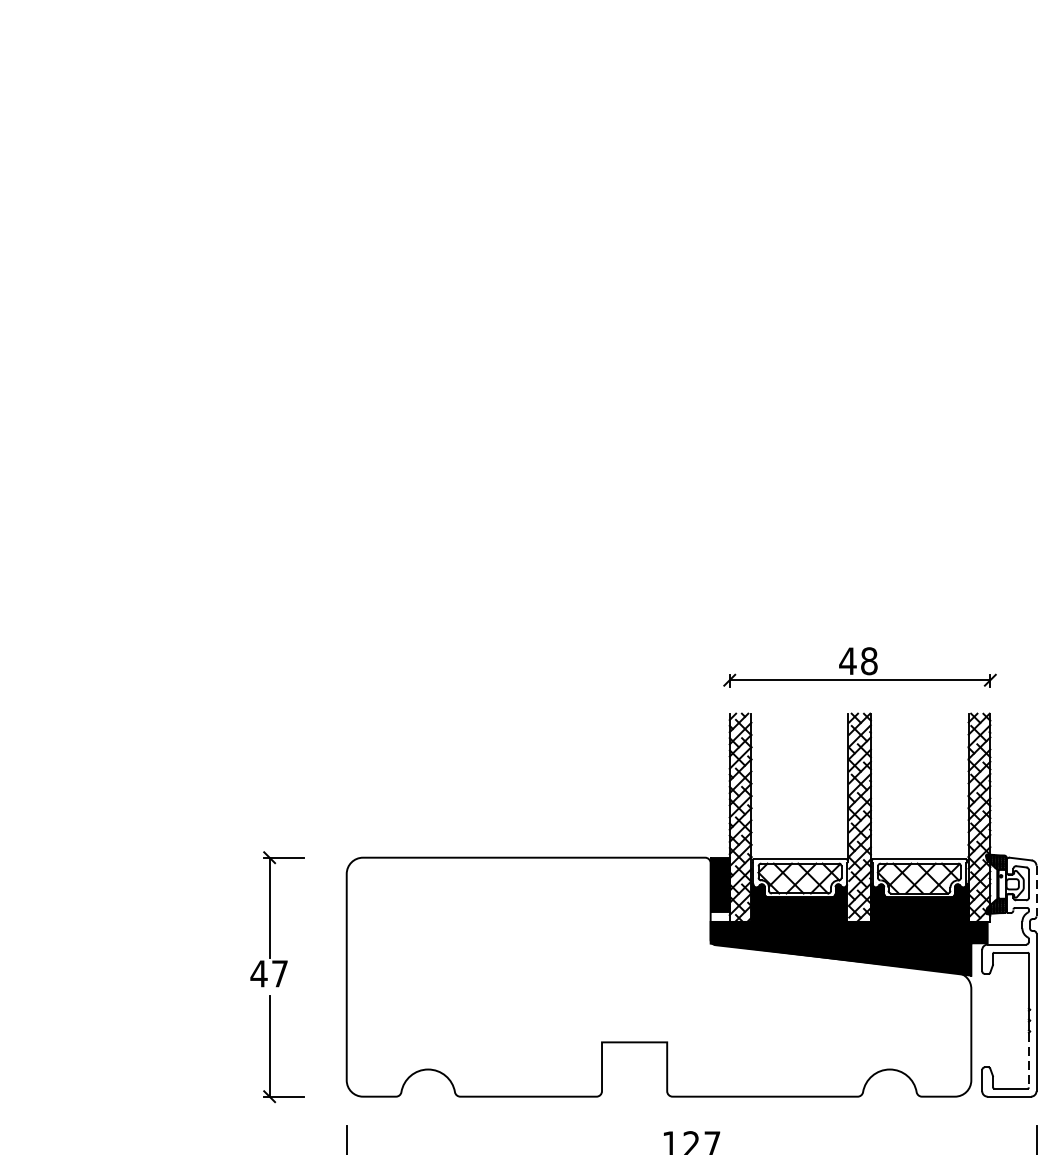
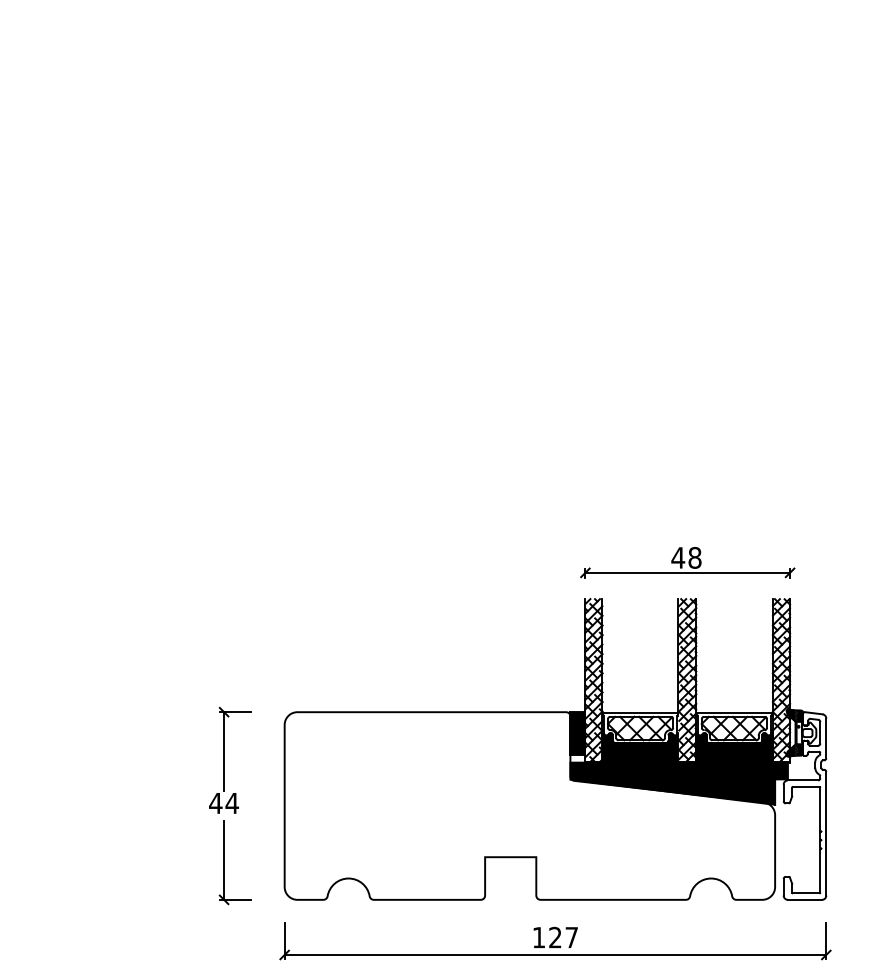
line: (1036, 891) -> (826, 738), dashed -> solid
text: (279, 973) -> (231, 803), 47 -> 44
line: (1029, 1060) -> (820, 871), dashed -> solid

